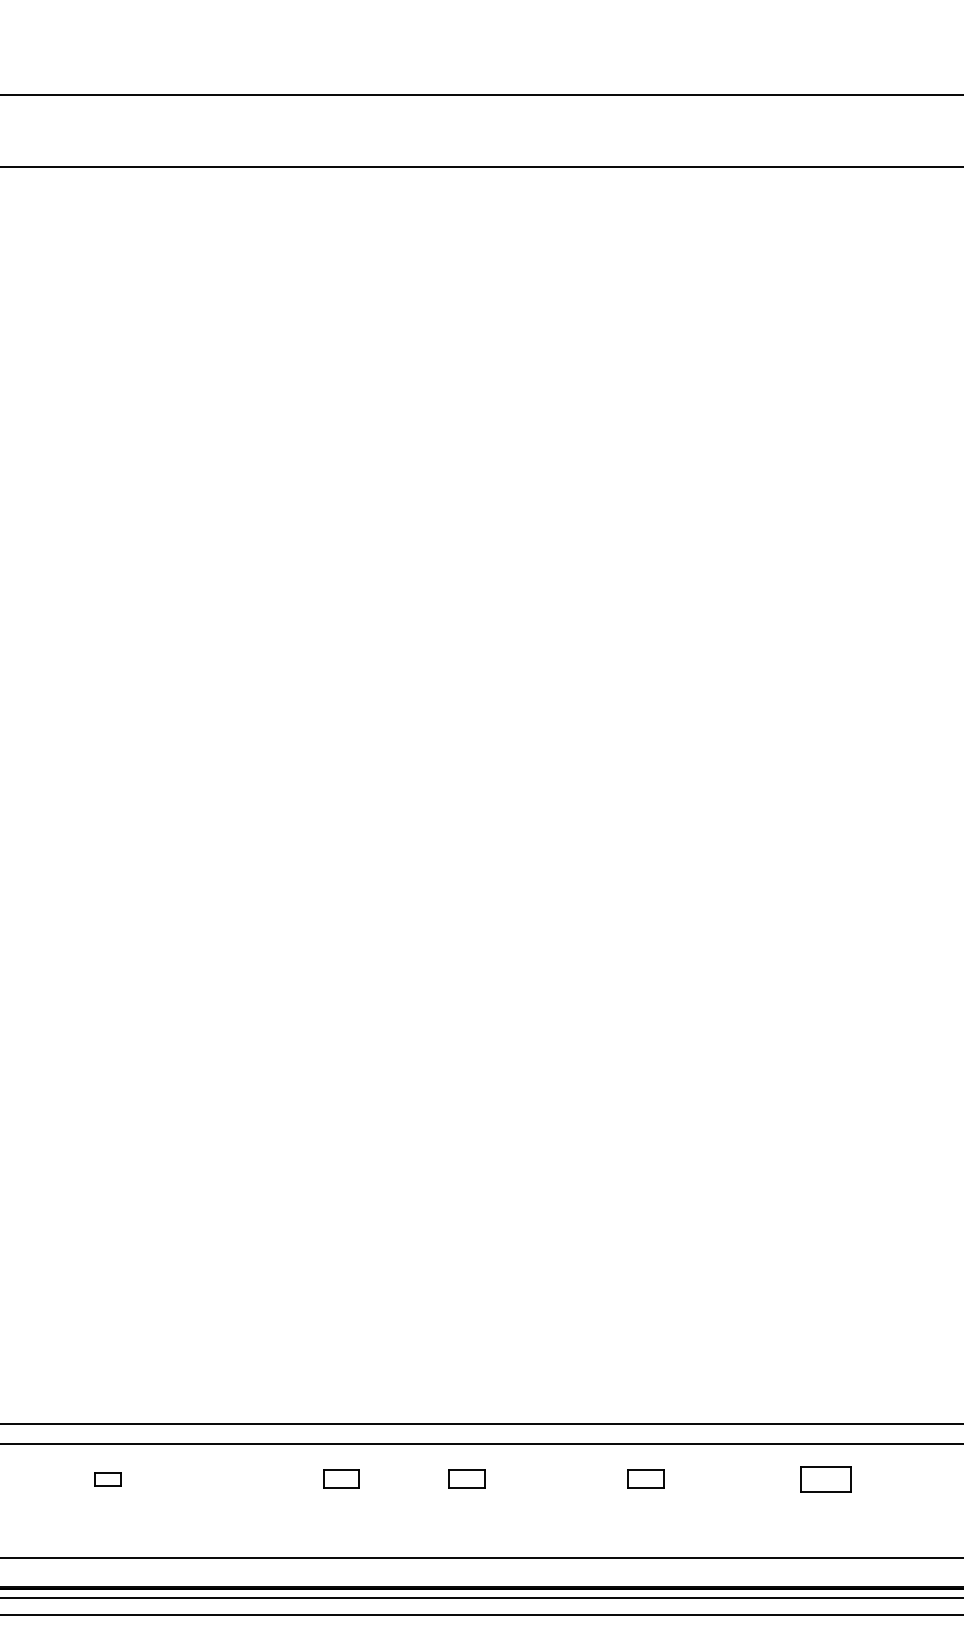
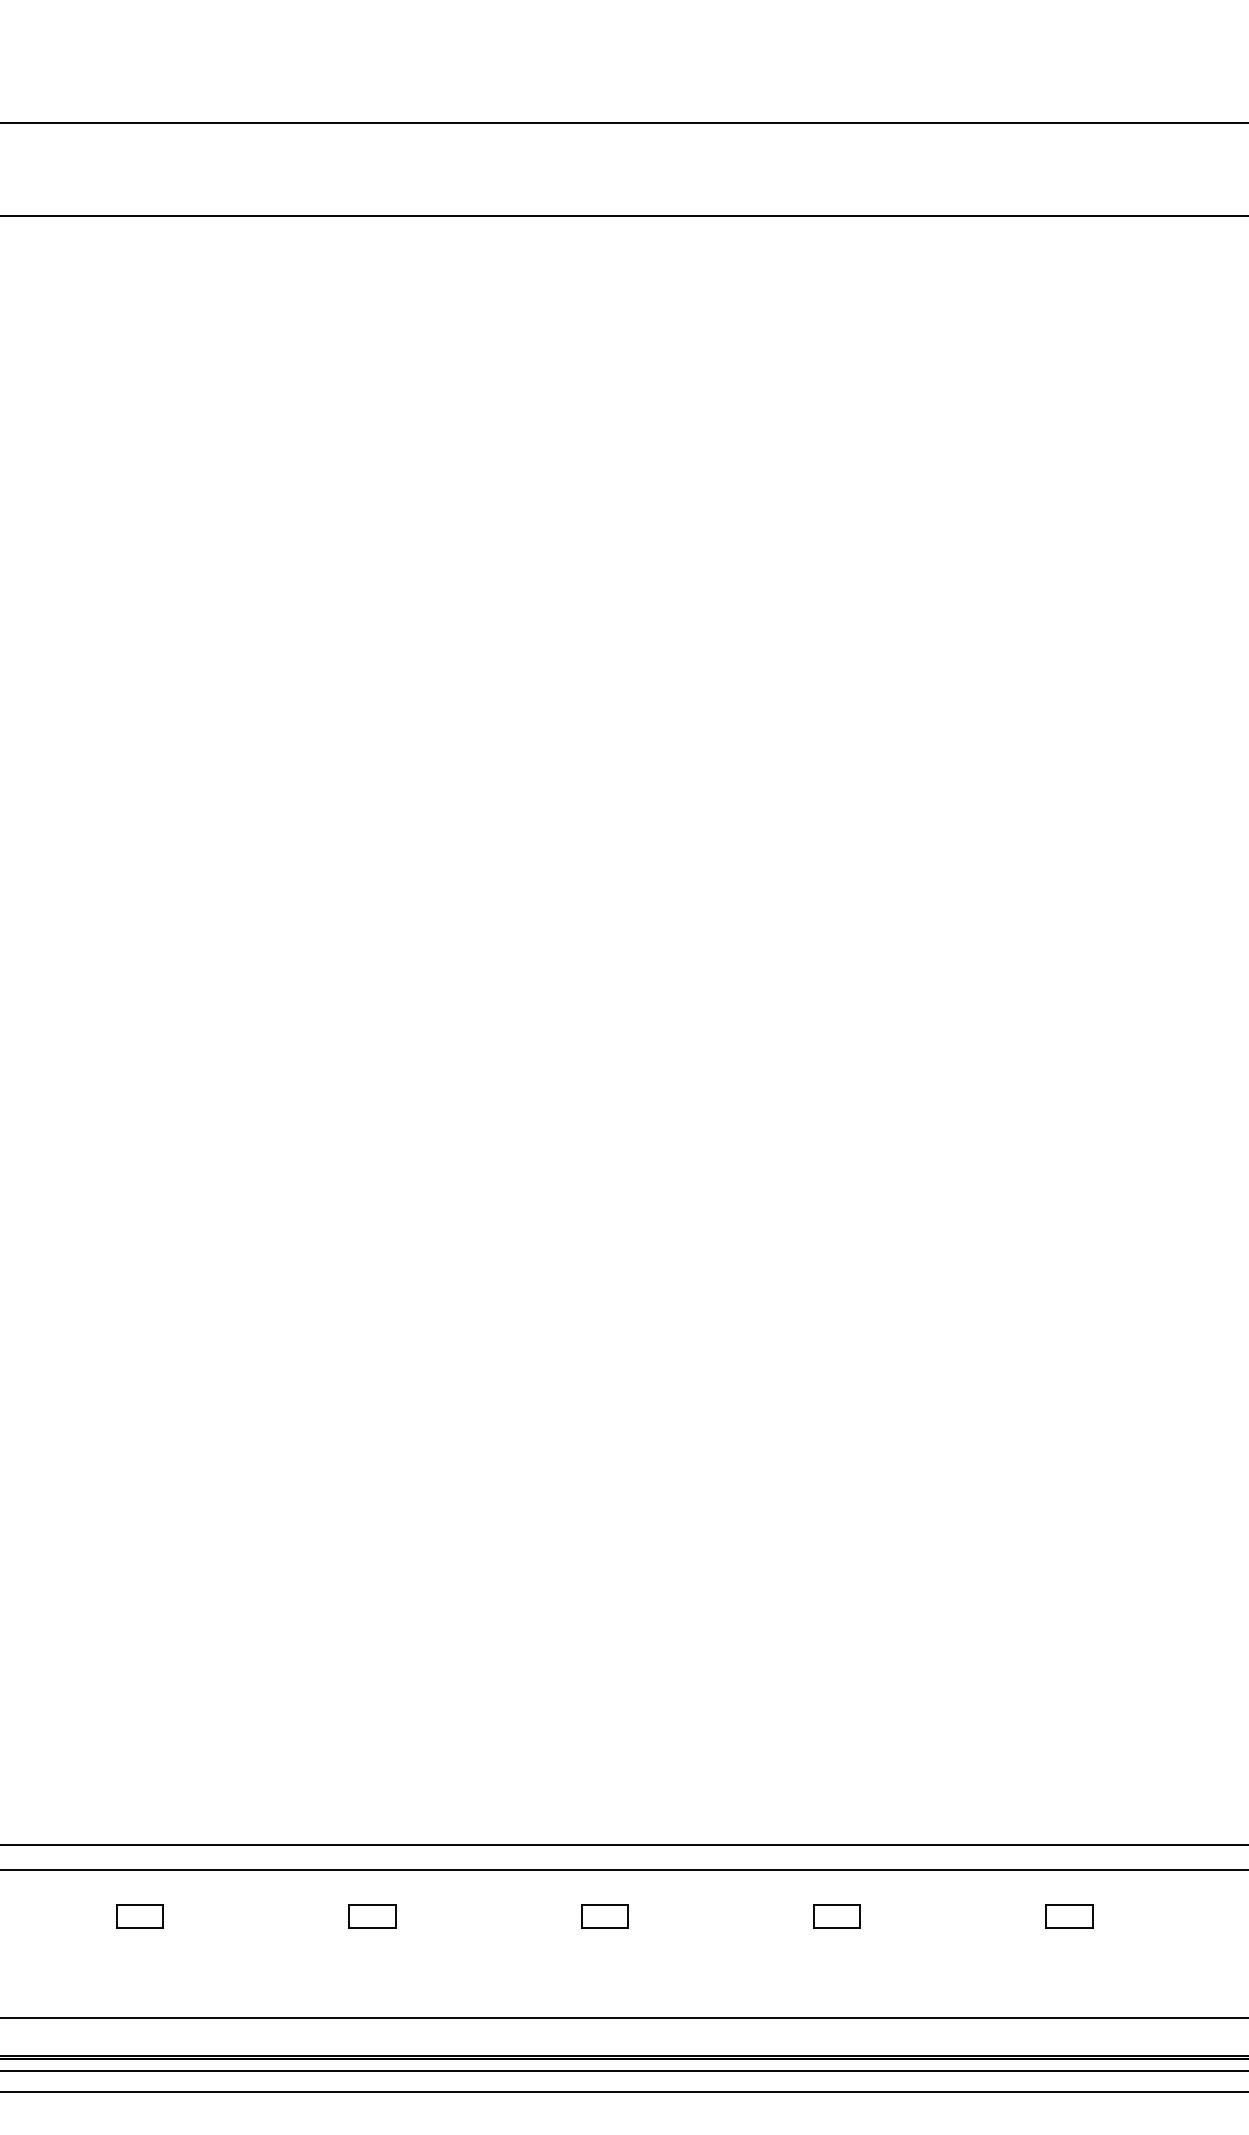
part: (107, 1479) -> (139, 1916), size x1.43
part: (341, 1479) -> (372, 1916), moved
part: (825, 1479) -> (1069, 1916), size x0.71

